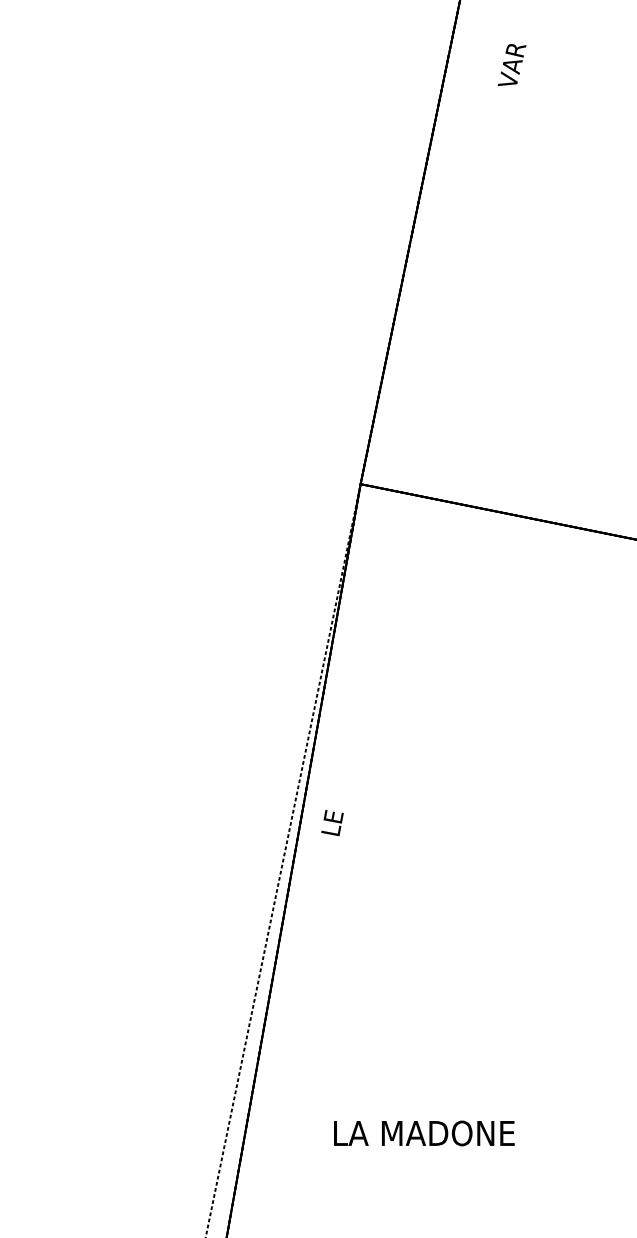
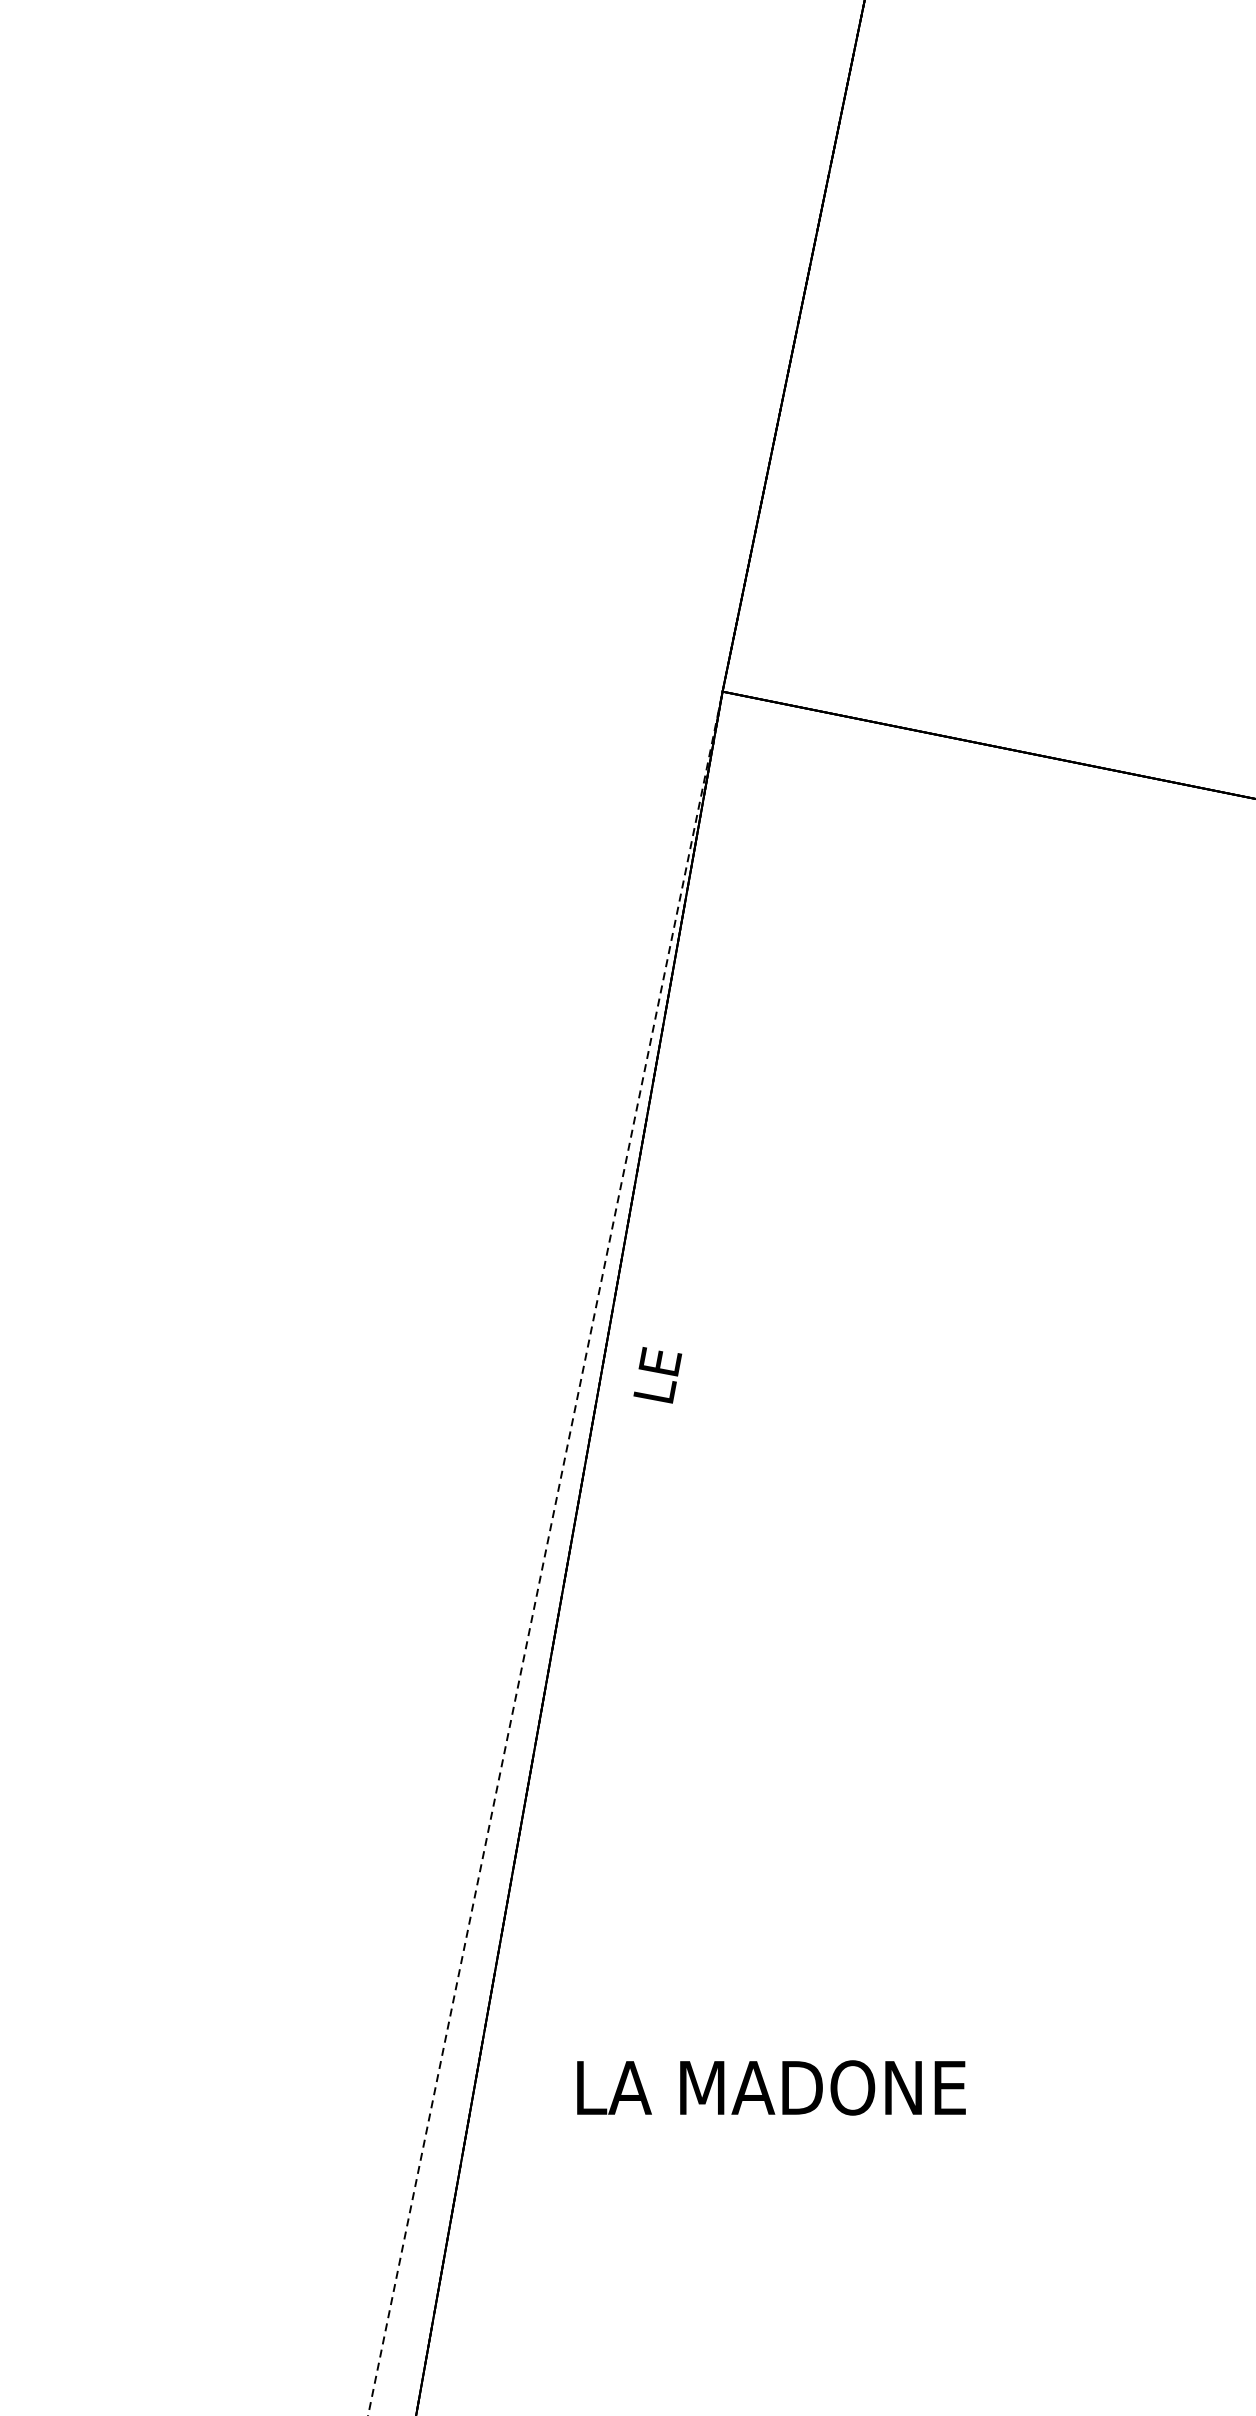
text: (332, 823) -> (657, 1376), moved
text: (424, 1133) -> (771, 2088), moved

